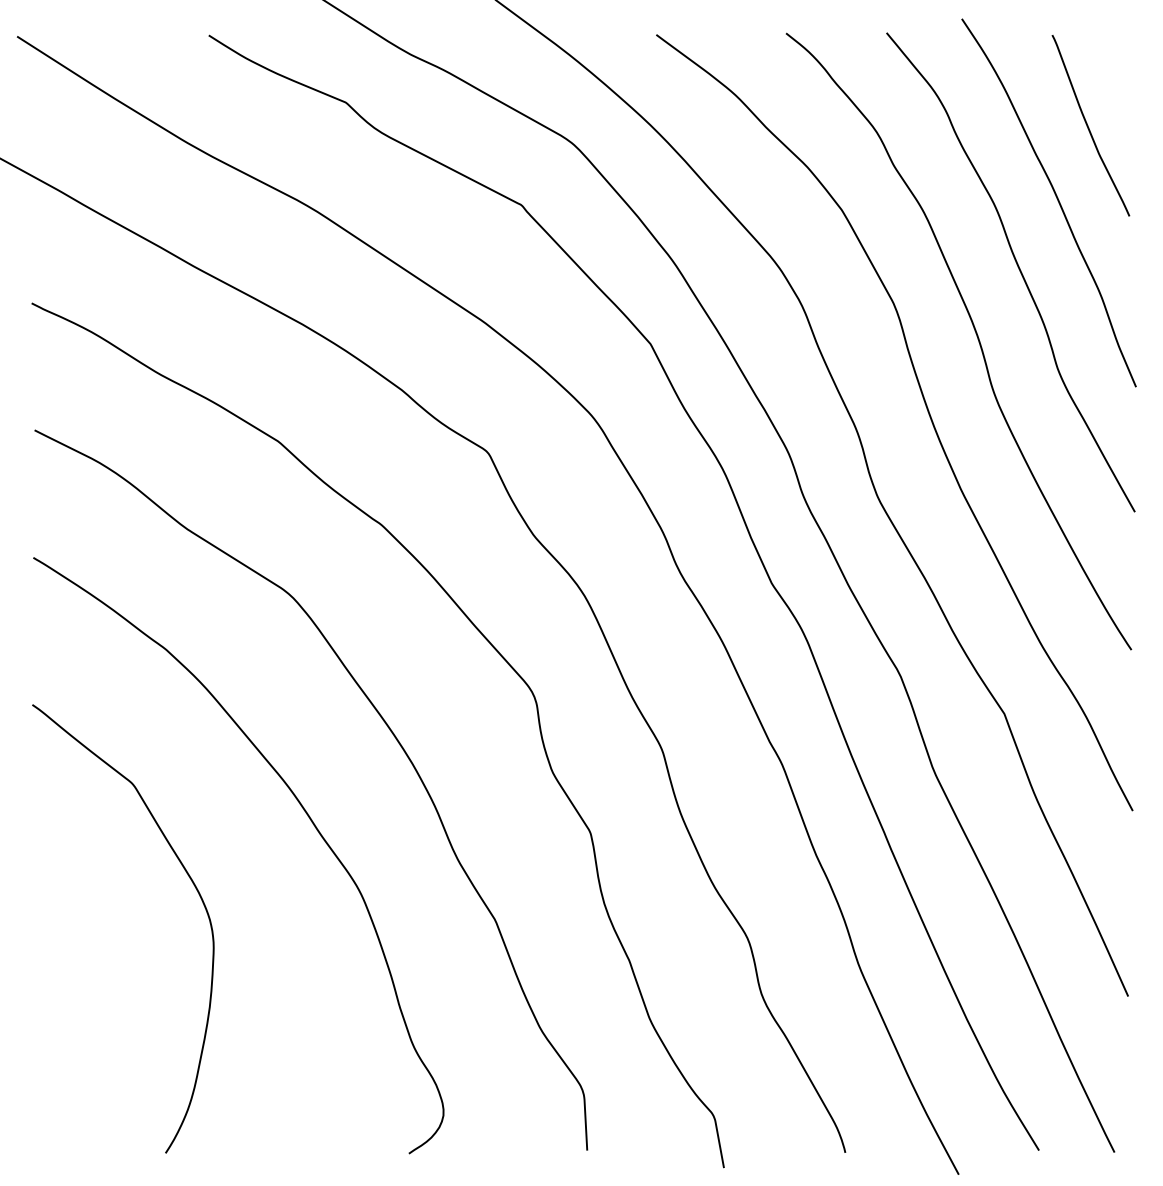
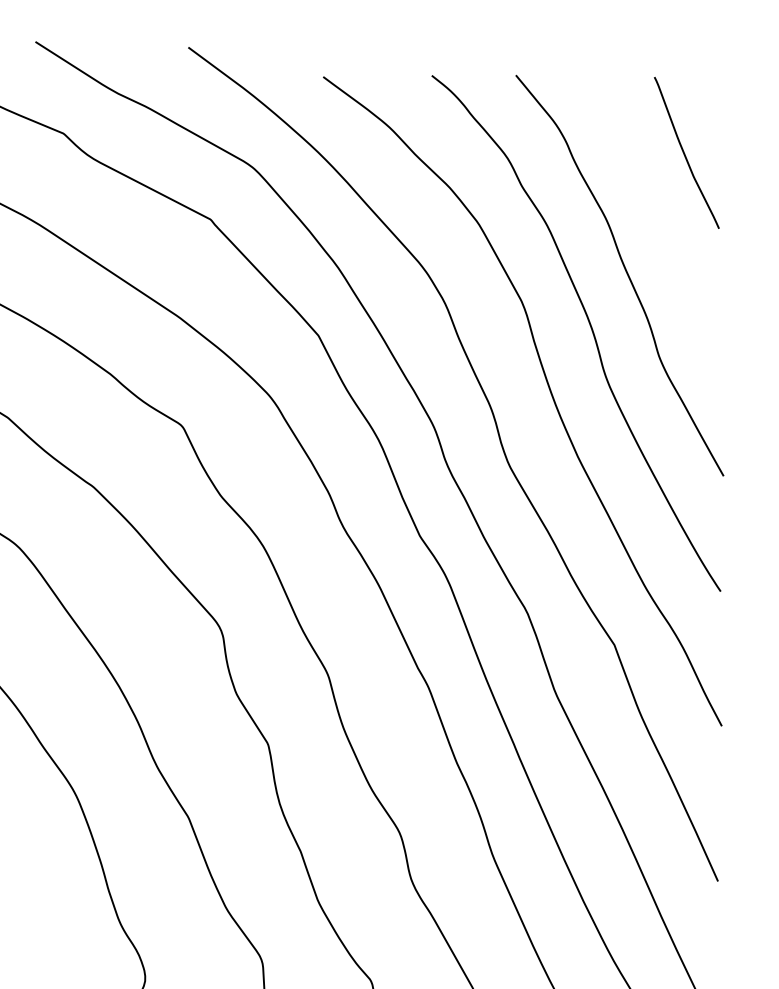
curve: (1056, 198) -> (658, 213), removed

